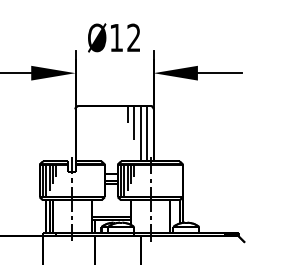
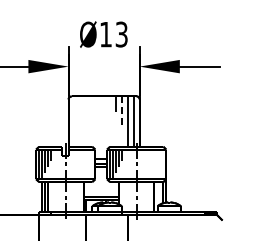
text: (133, 37) -> (121, 34), Ø12 -> Ø13
line: (133, 122) -> (121, 111), solid -> dashed

